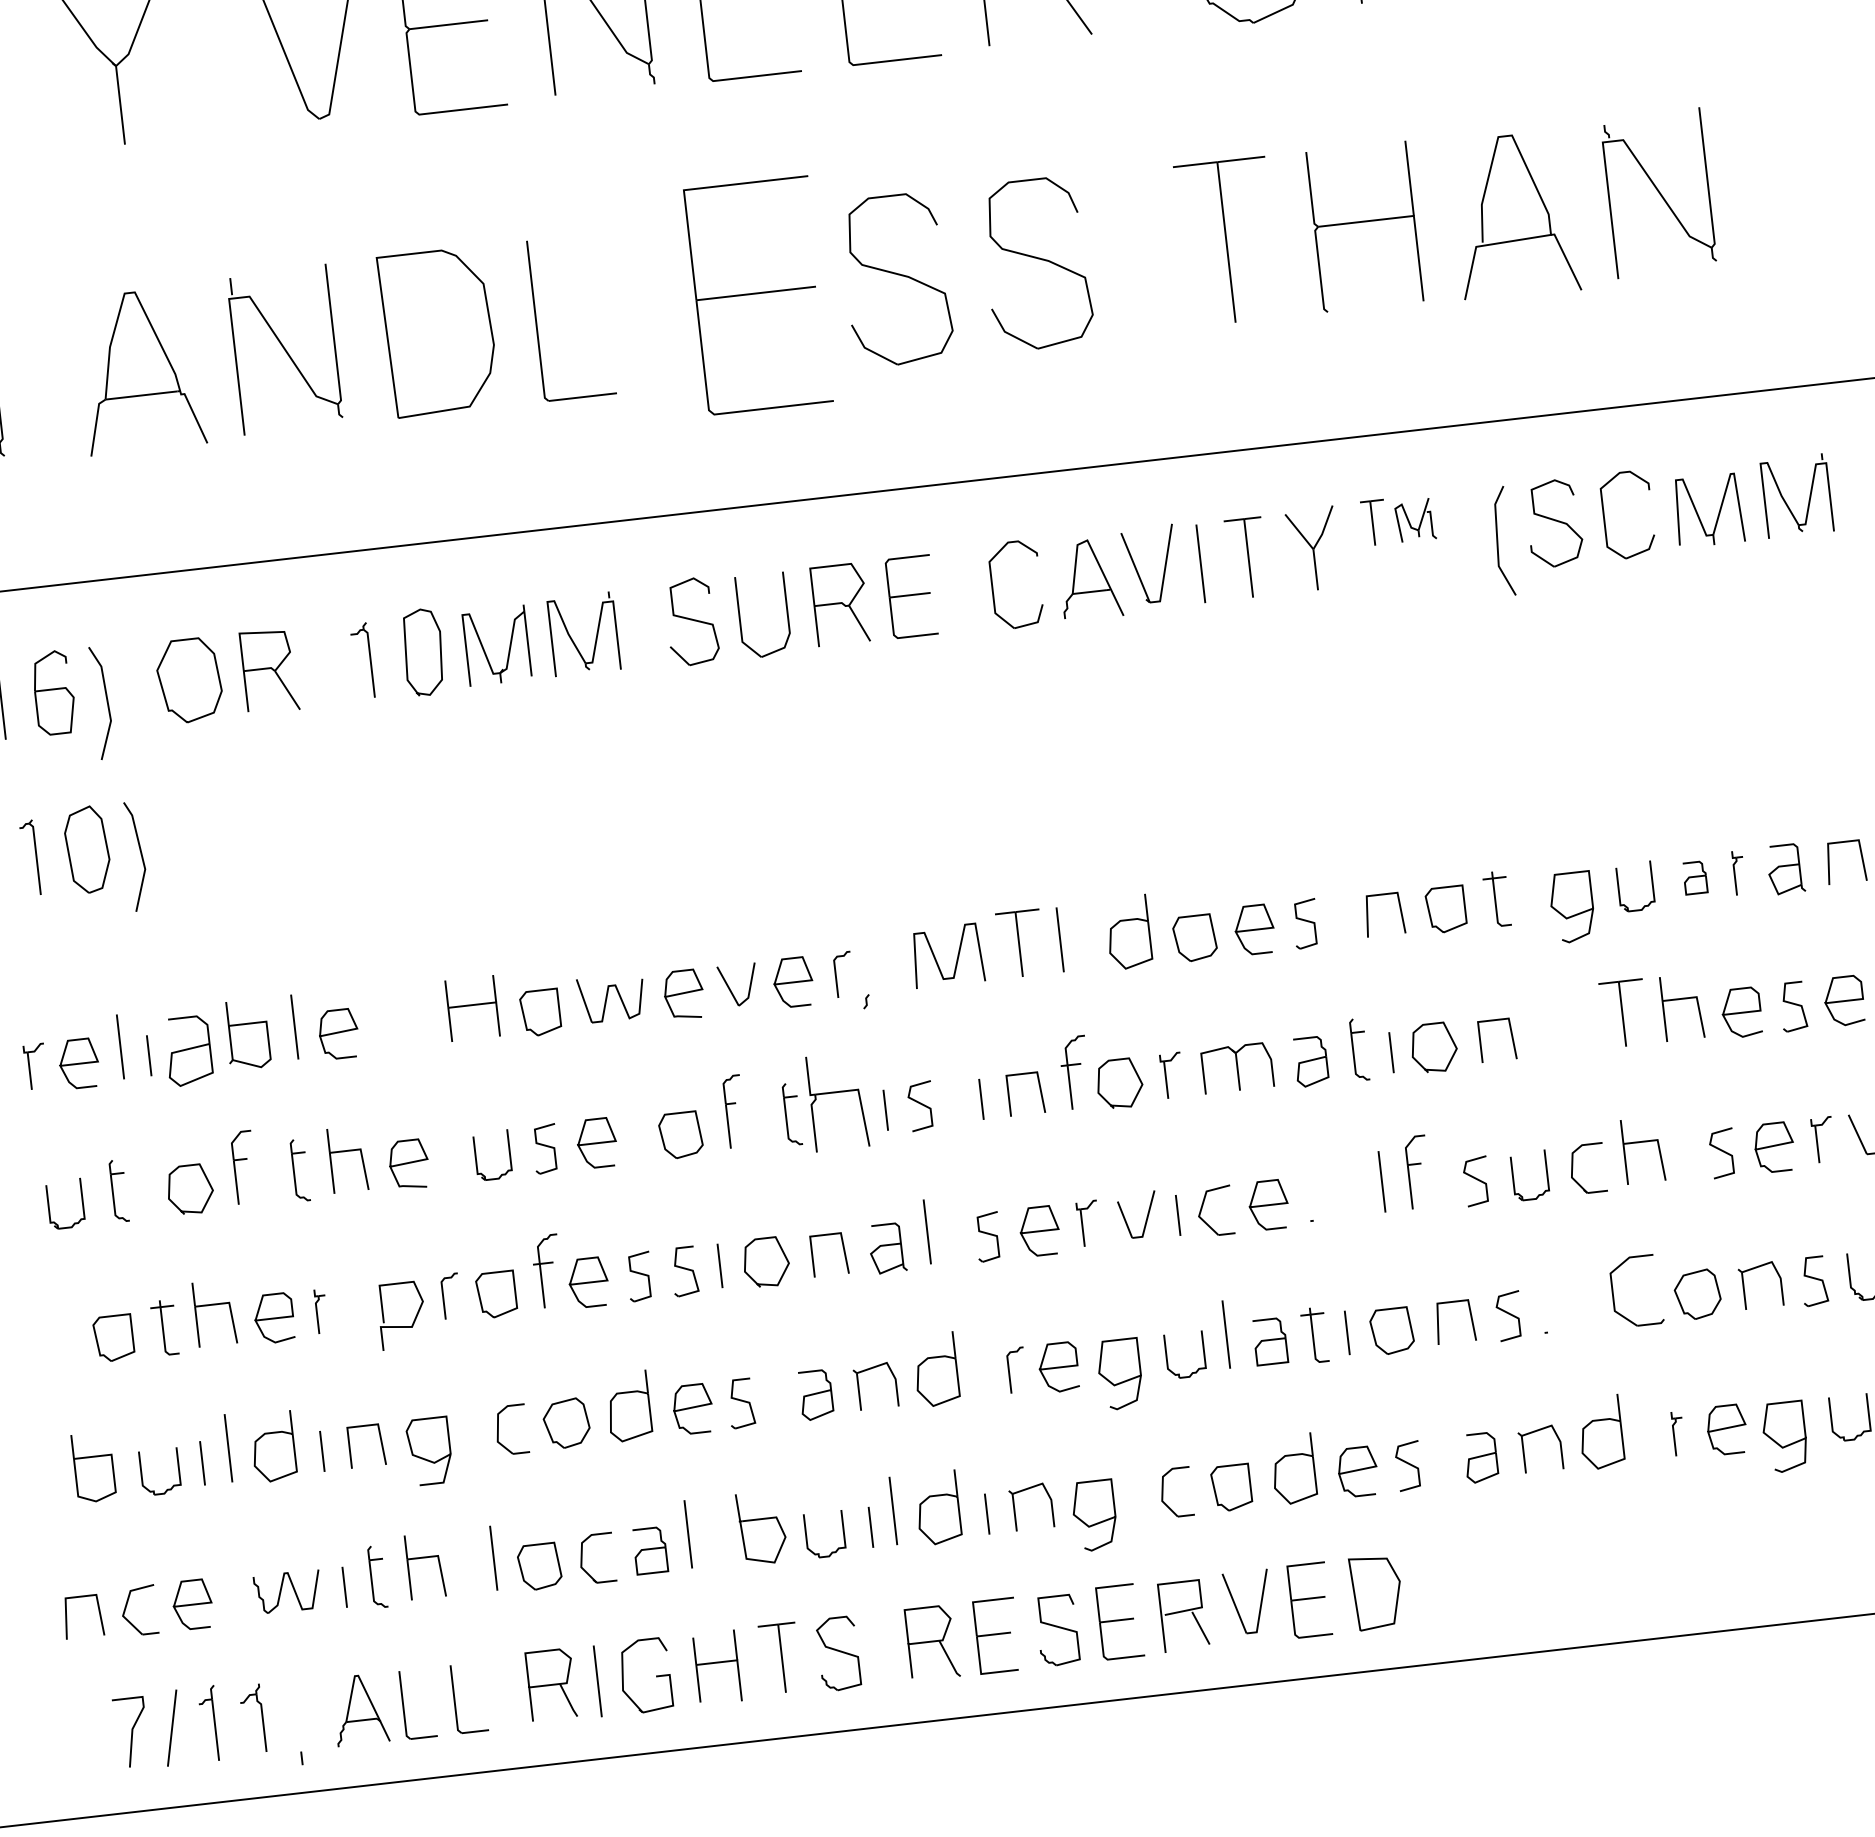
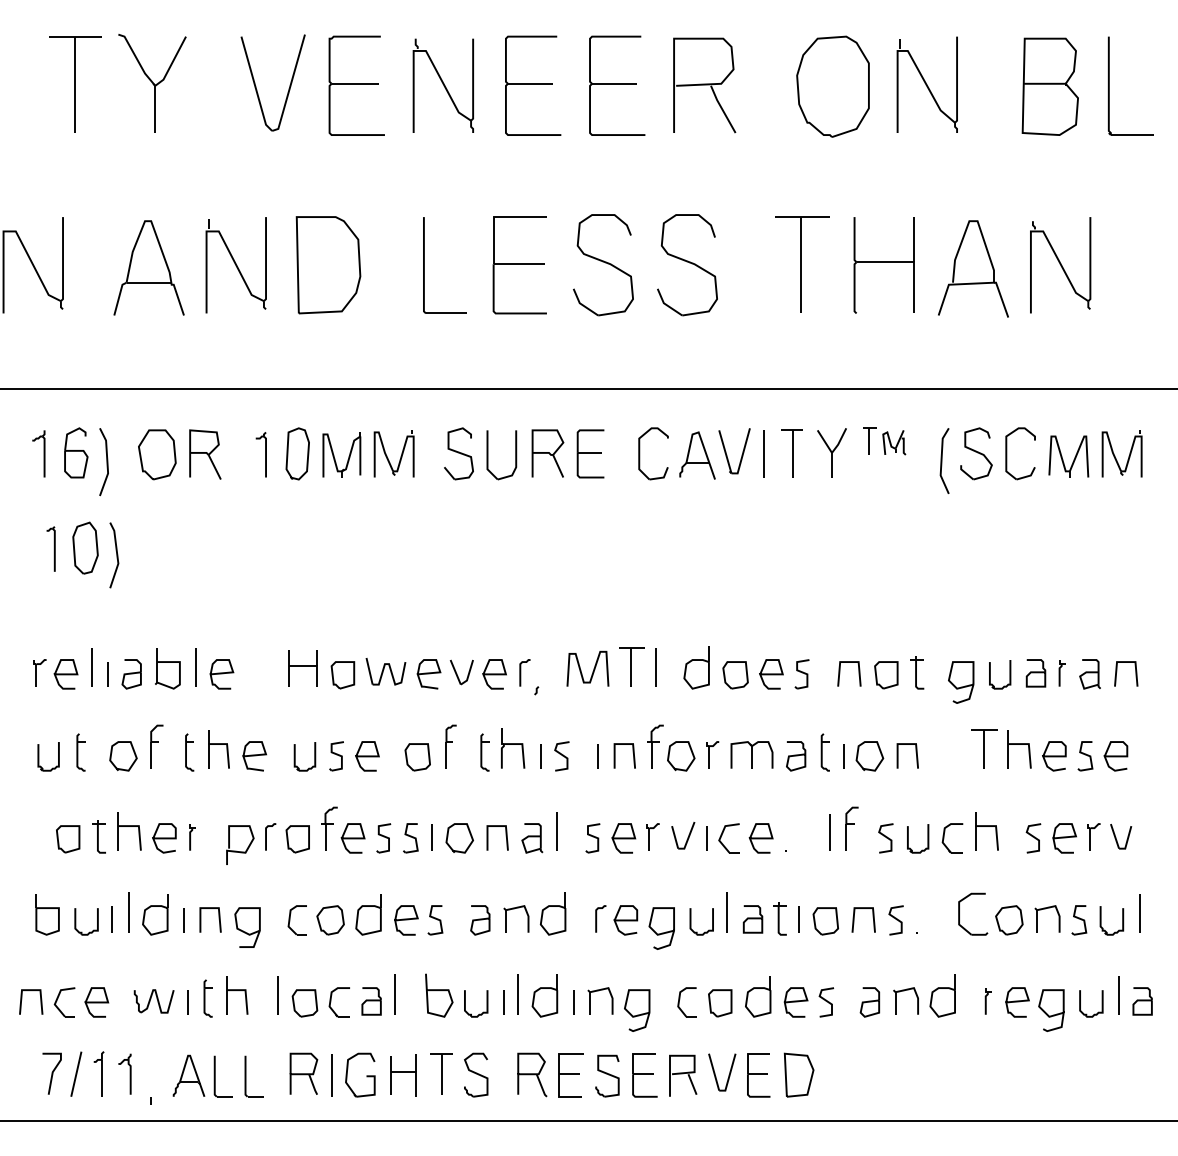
part: (757, 296) -> (519, 265), size x0.71
part: (537, 321) -> (424, 265), moved
part: (1694, 878) -> (1035, 673), size x1.43
part: (188, 1051) -> (131, 674), size x0.71
part: (838, 1102) -> (513, 748), size x0.71

